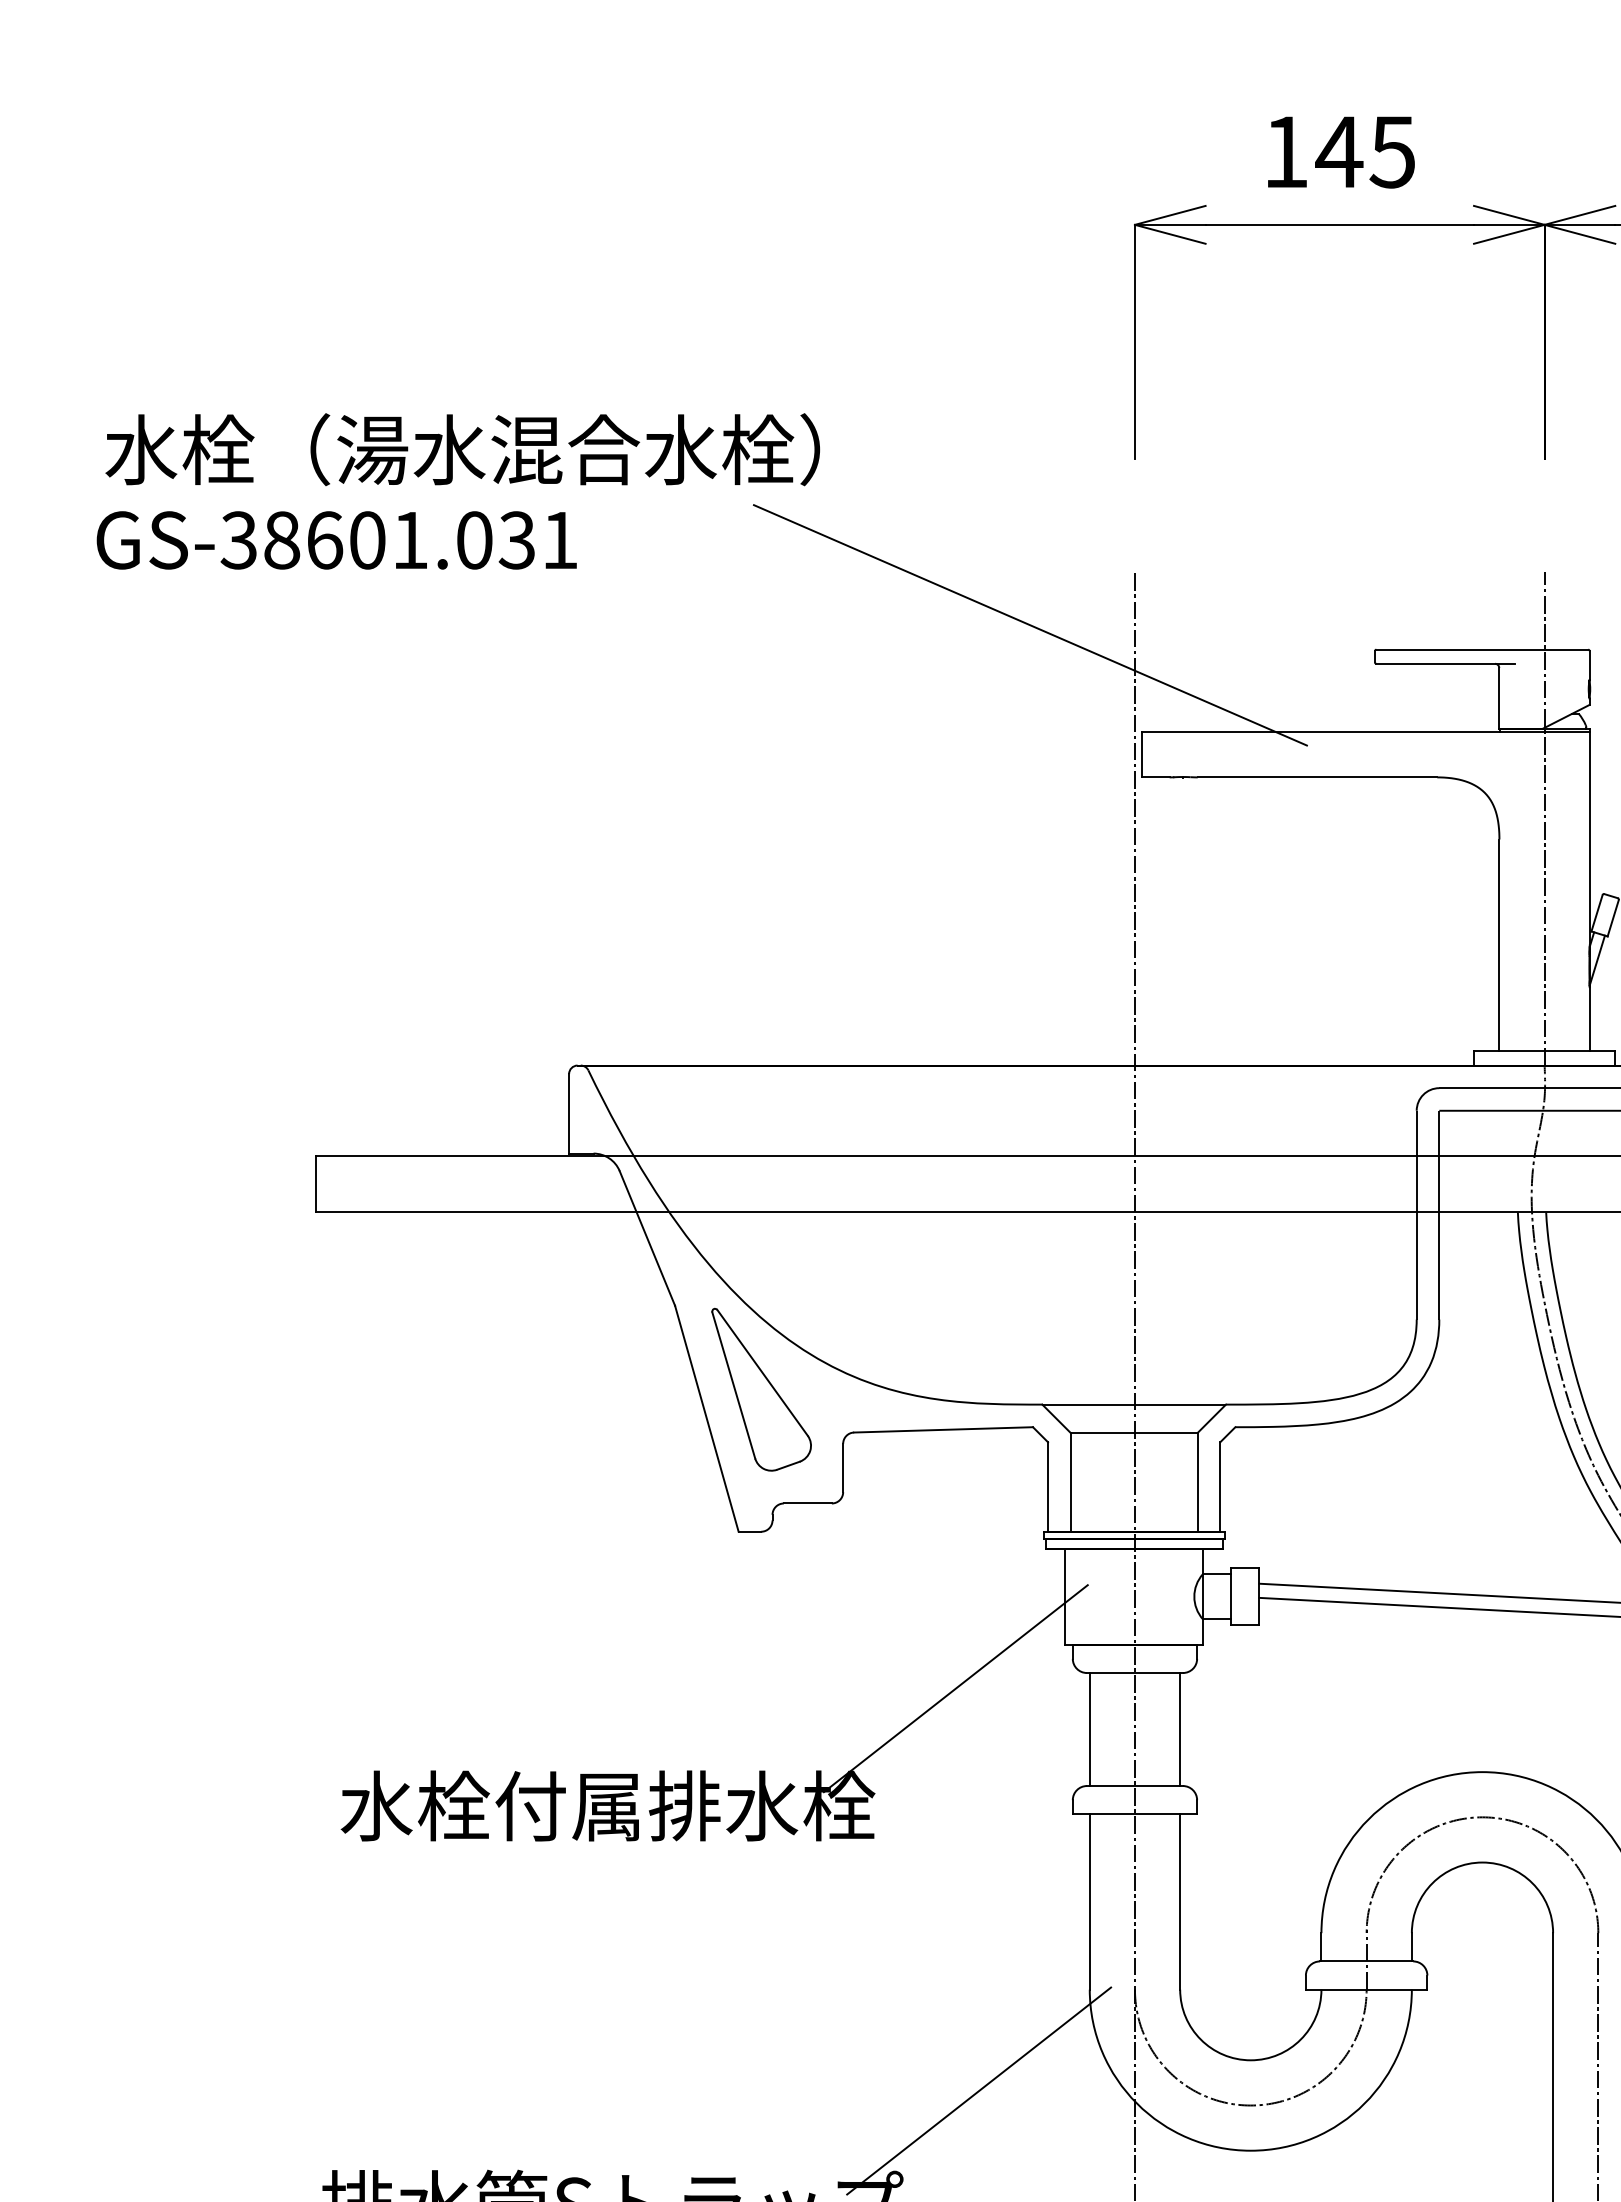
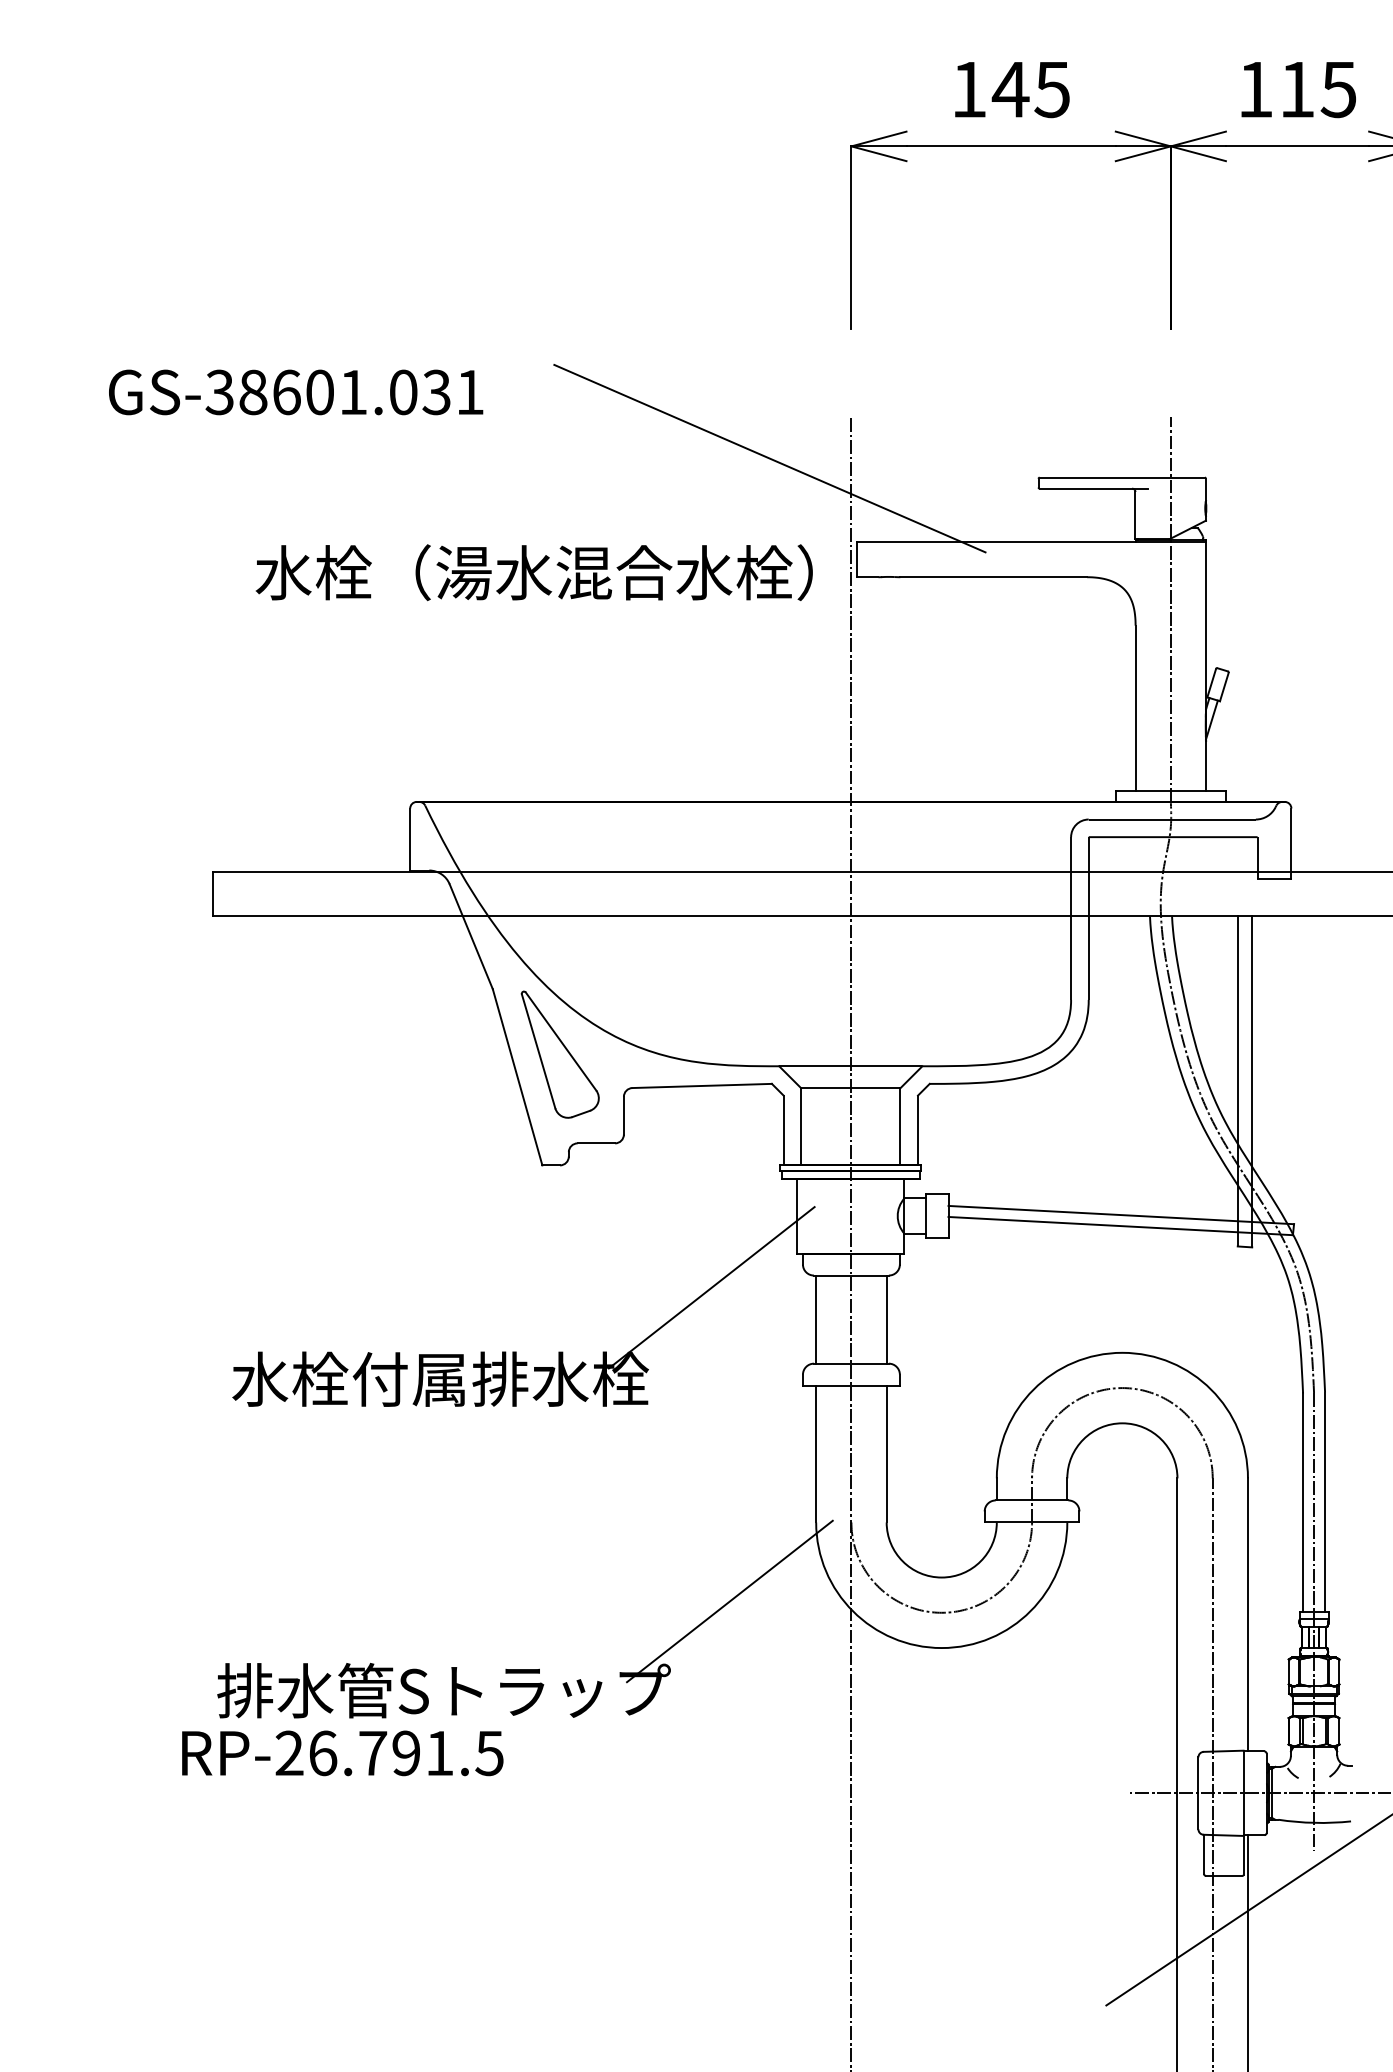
text: (461, 449) -> (533, 572), moved
text: (337, 540) -> (296, 392), moved

